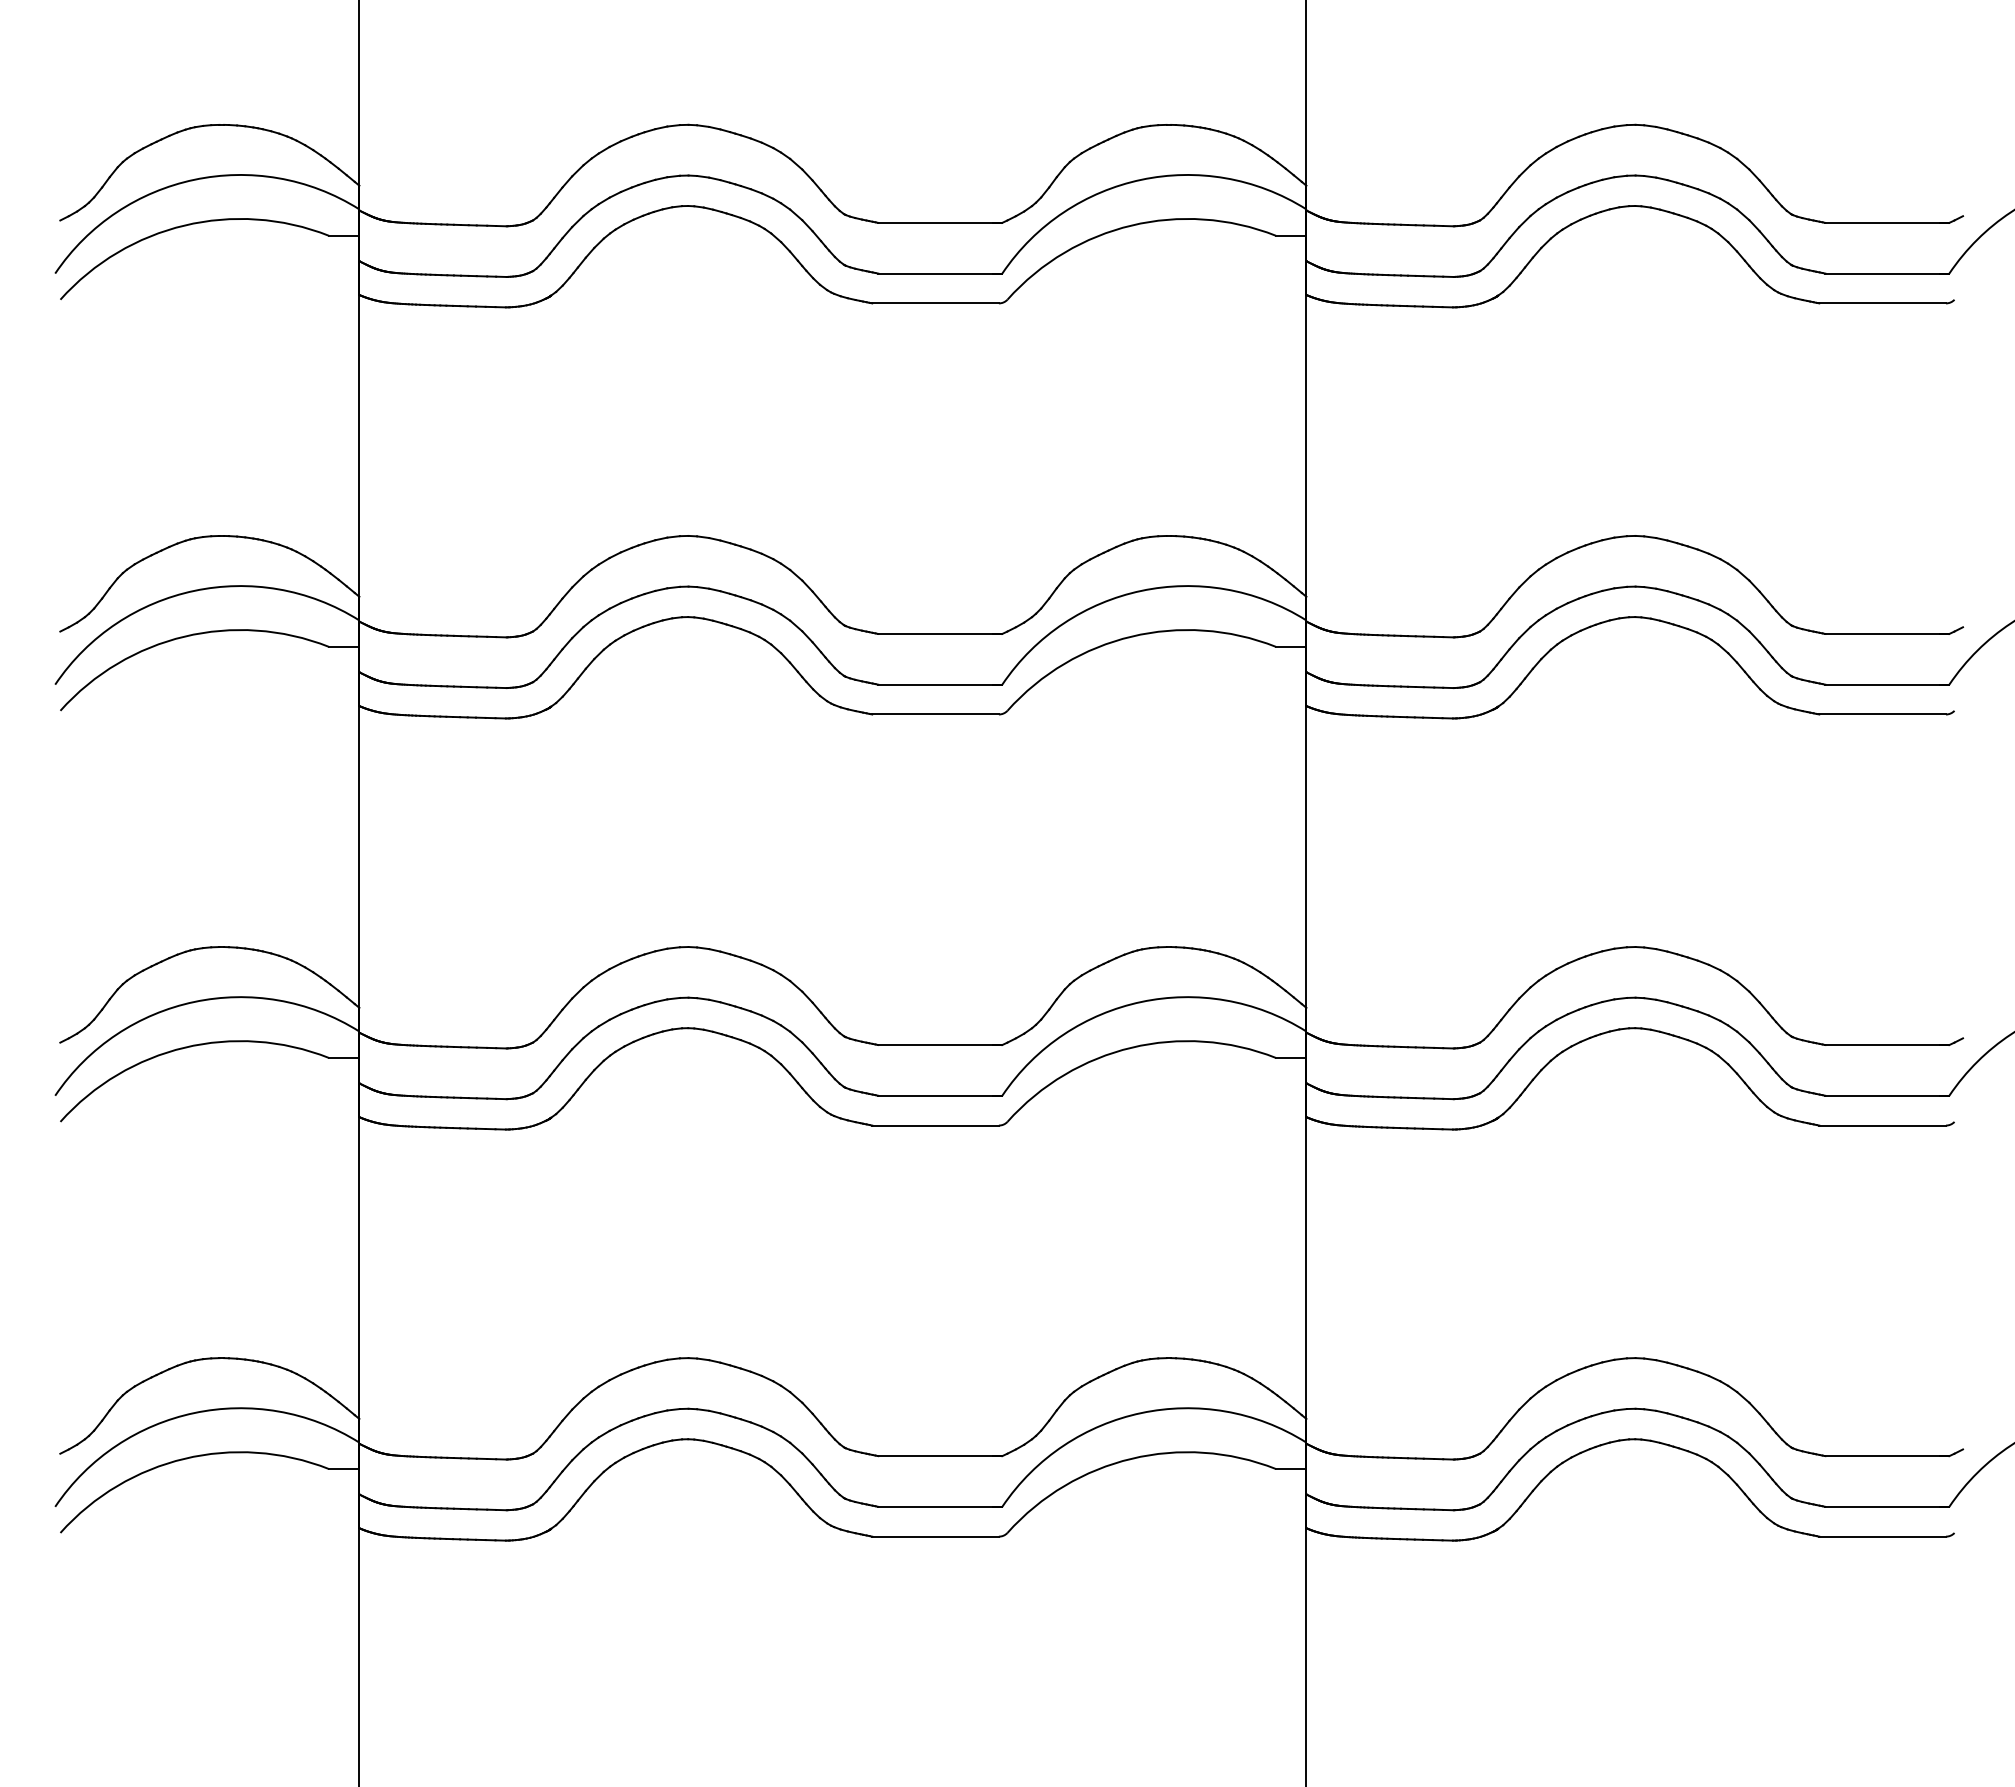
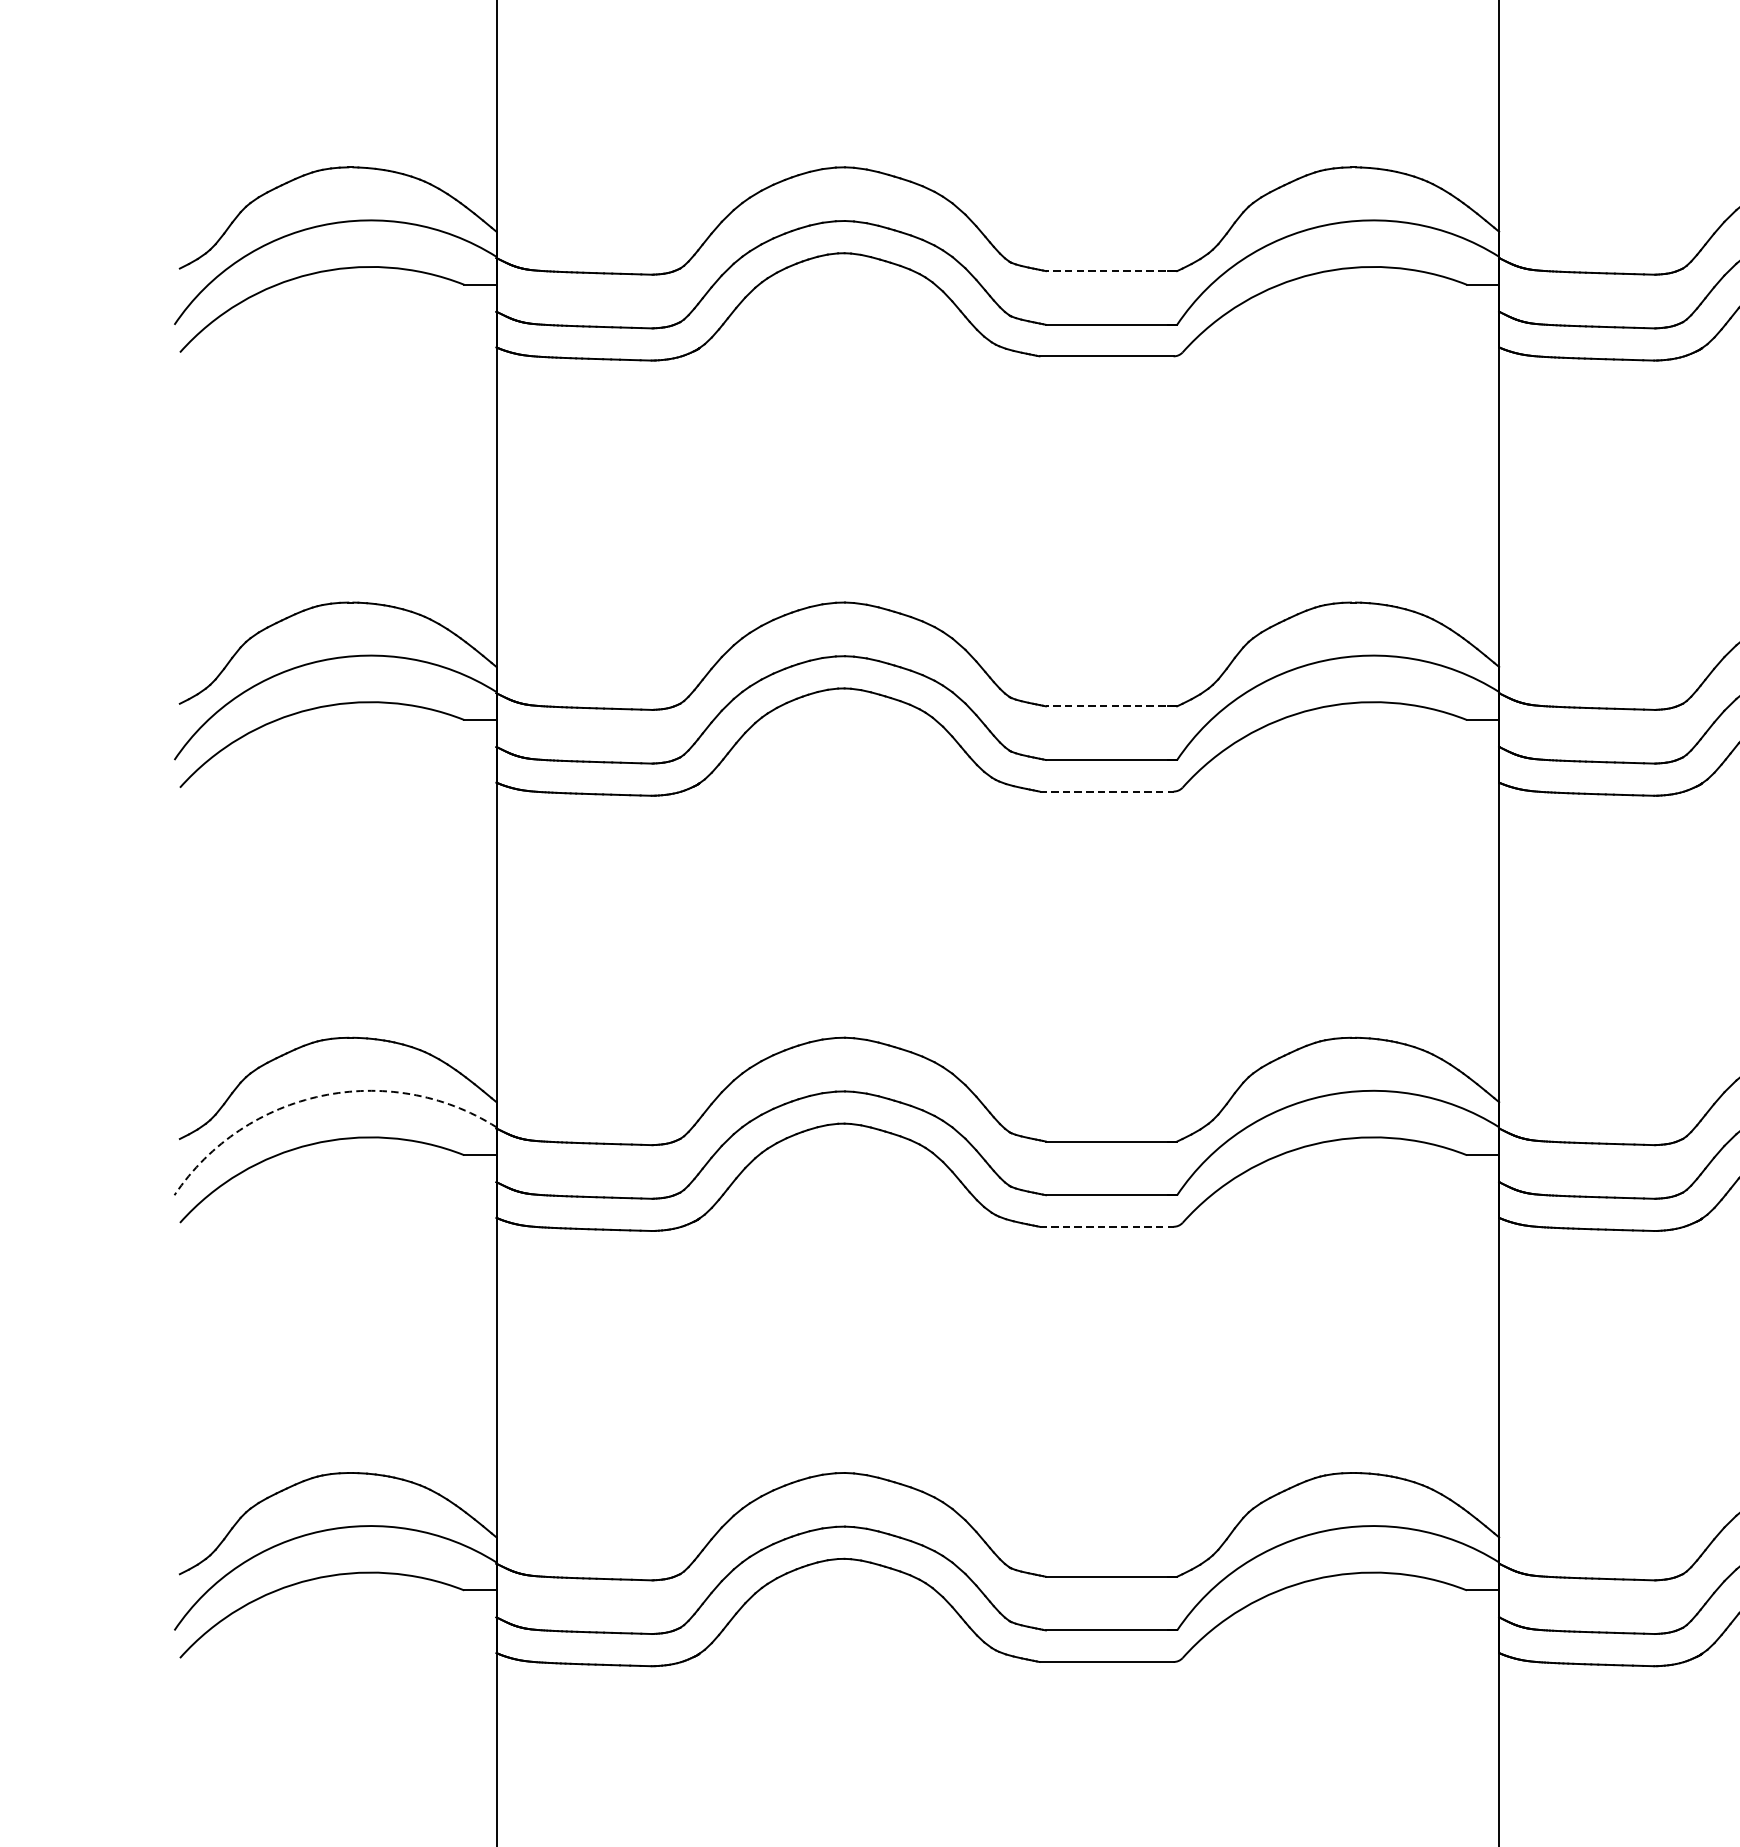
line: (940, 222) -> (1111, 270), solid -> dashed
line: (940, 633) -> (1111, 705), solid -> dashed
line: (935, 714) -> (1106, 791), solid -> dashed
arc: (194, 1001) -> (321, 1095), solid -> dashed
line: (935, 1125) -> (1106, 1226), solid -> dashed

